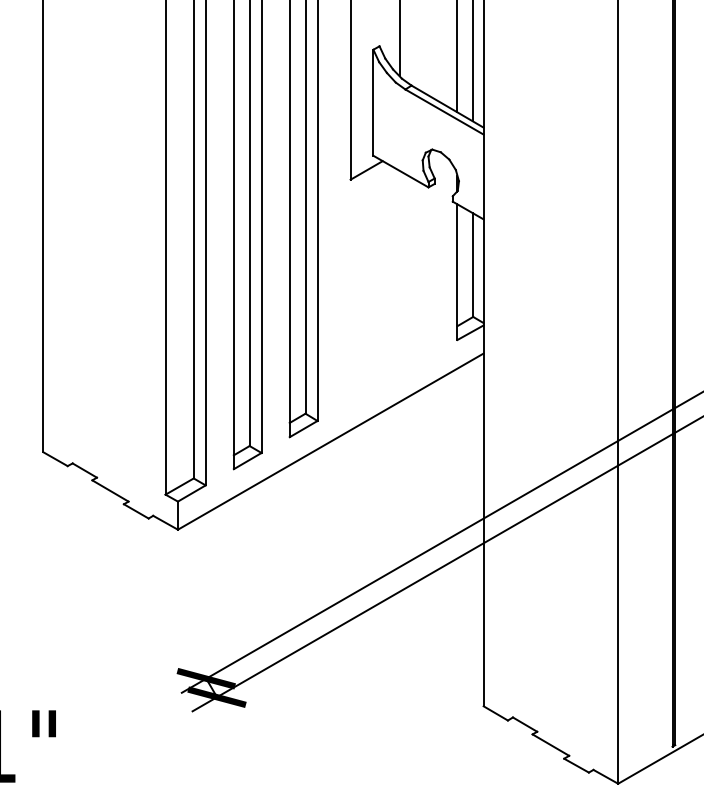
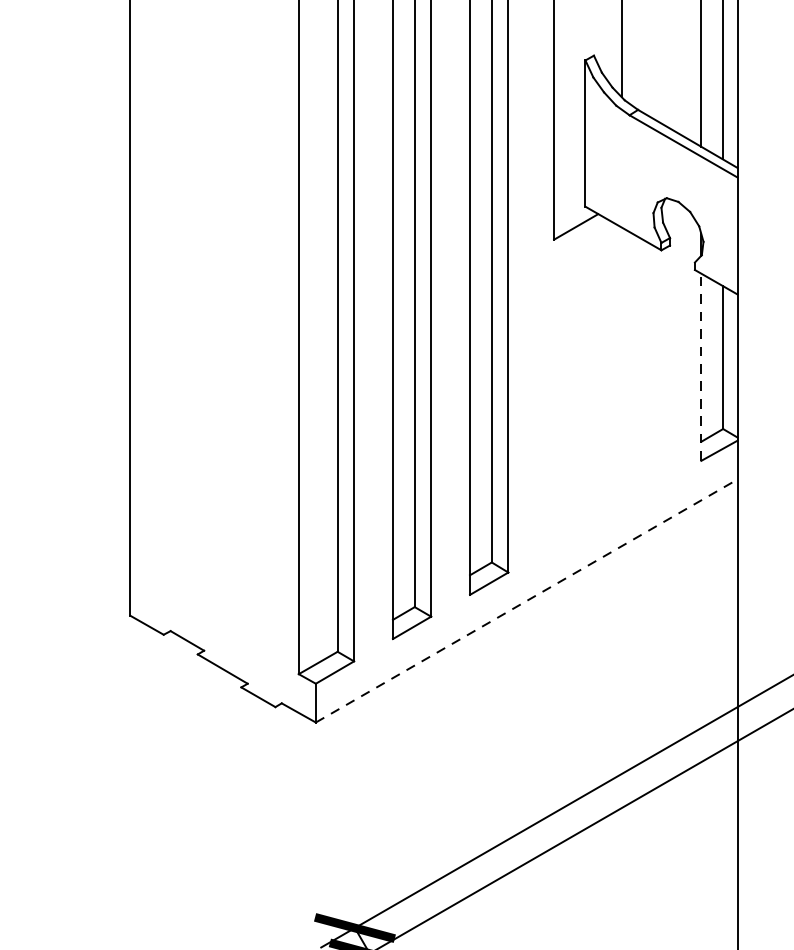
line: (457, 272) -> (701, 367), solid -> dashed
line: (331, 441) -> (527, 600), solid -> dashed

